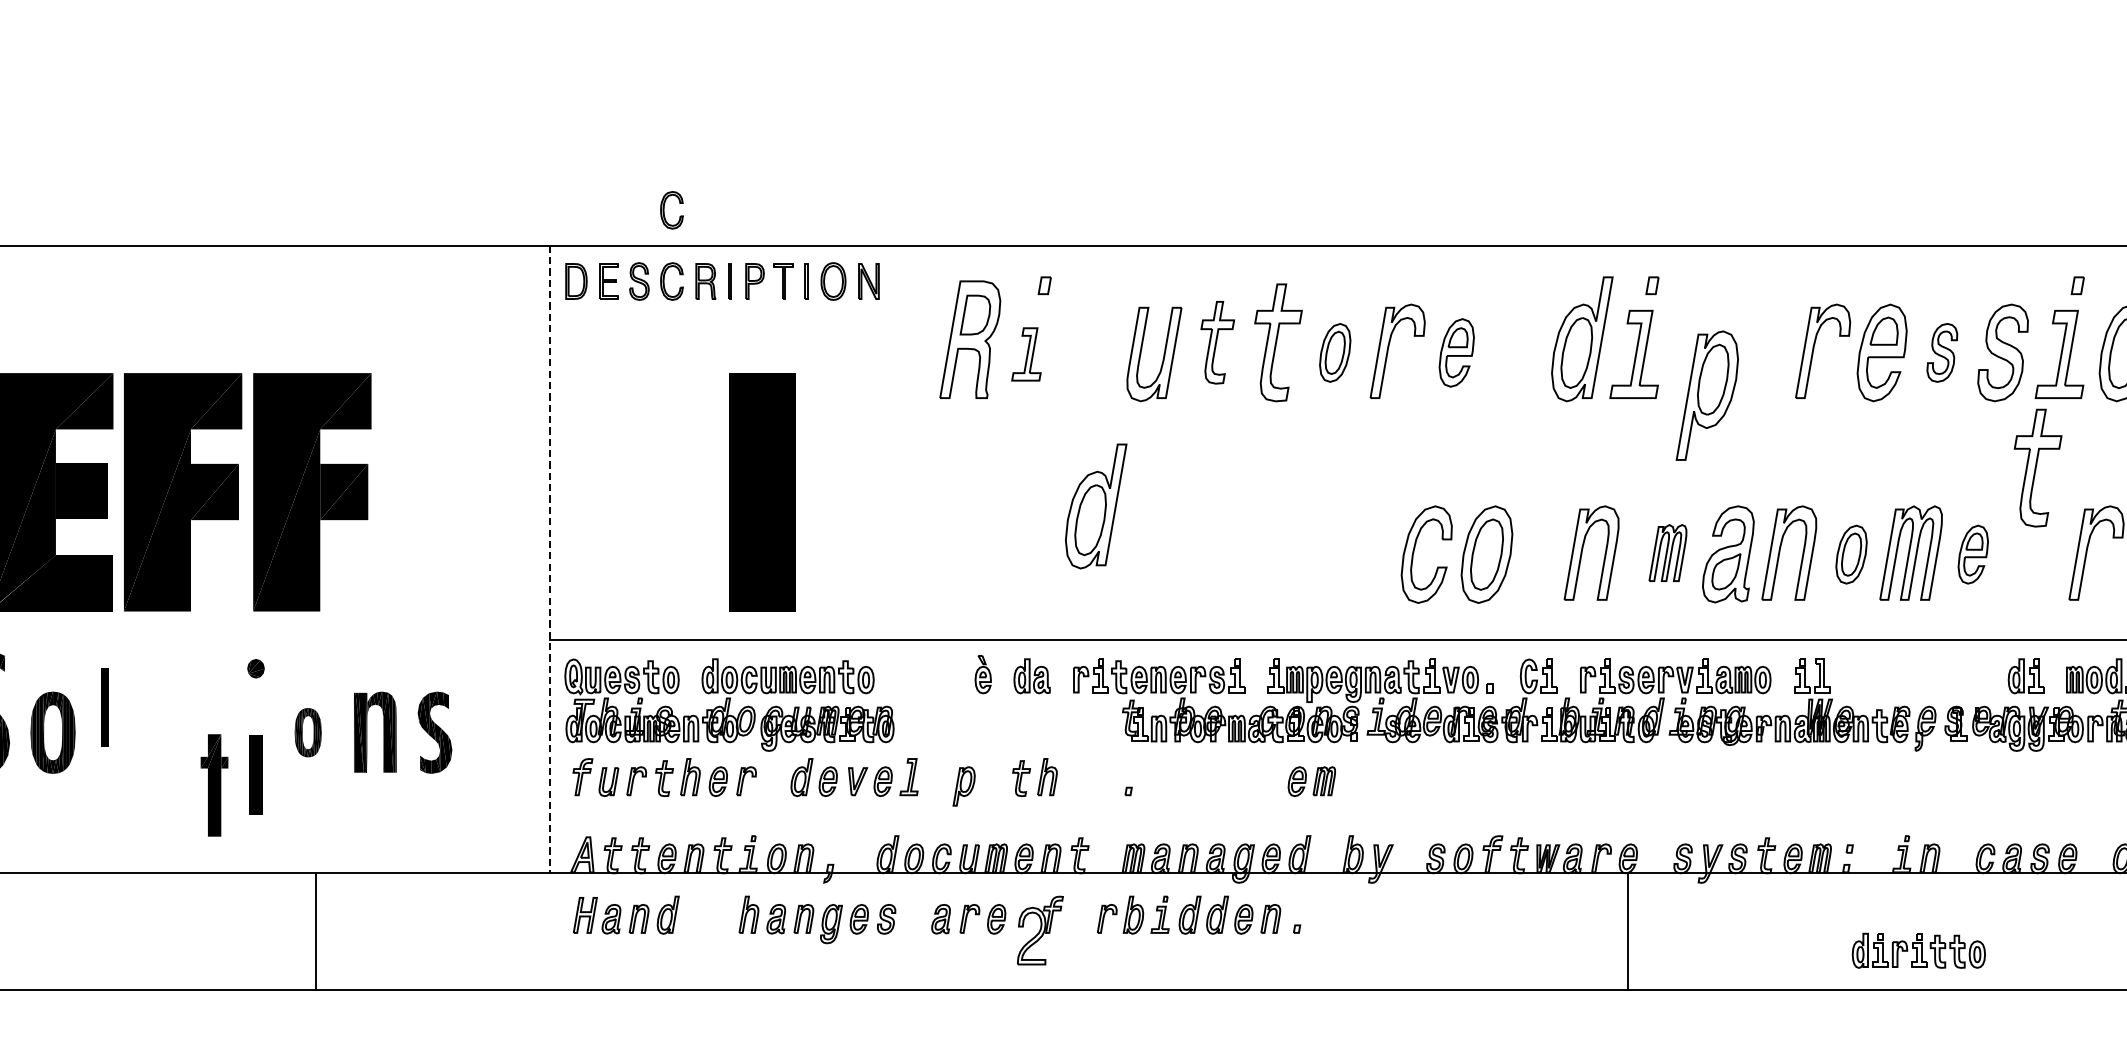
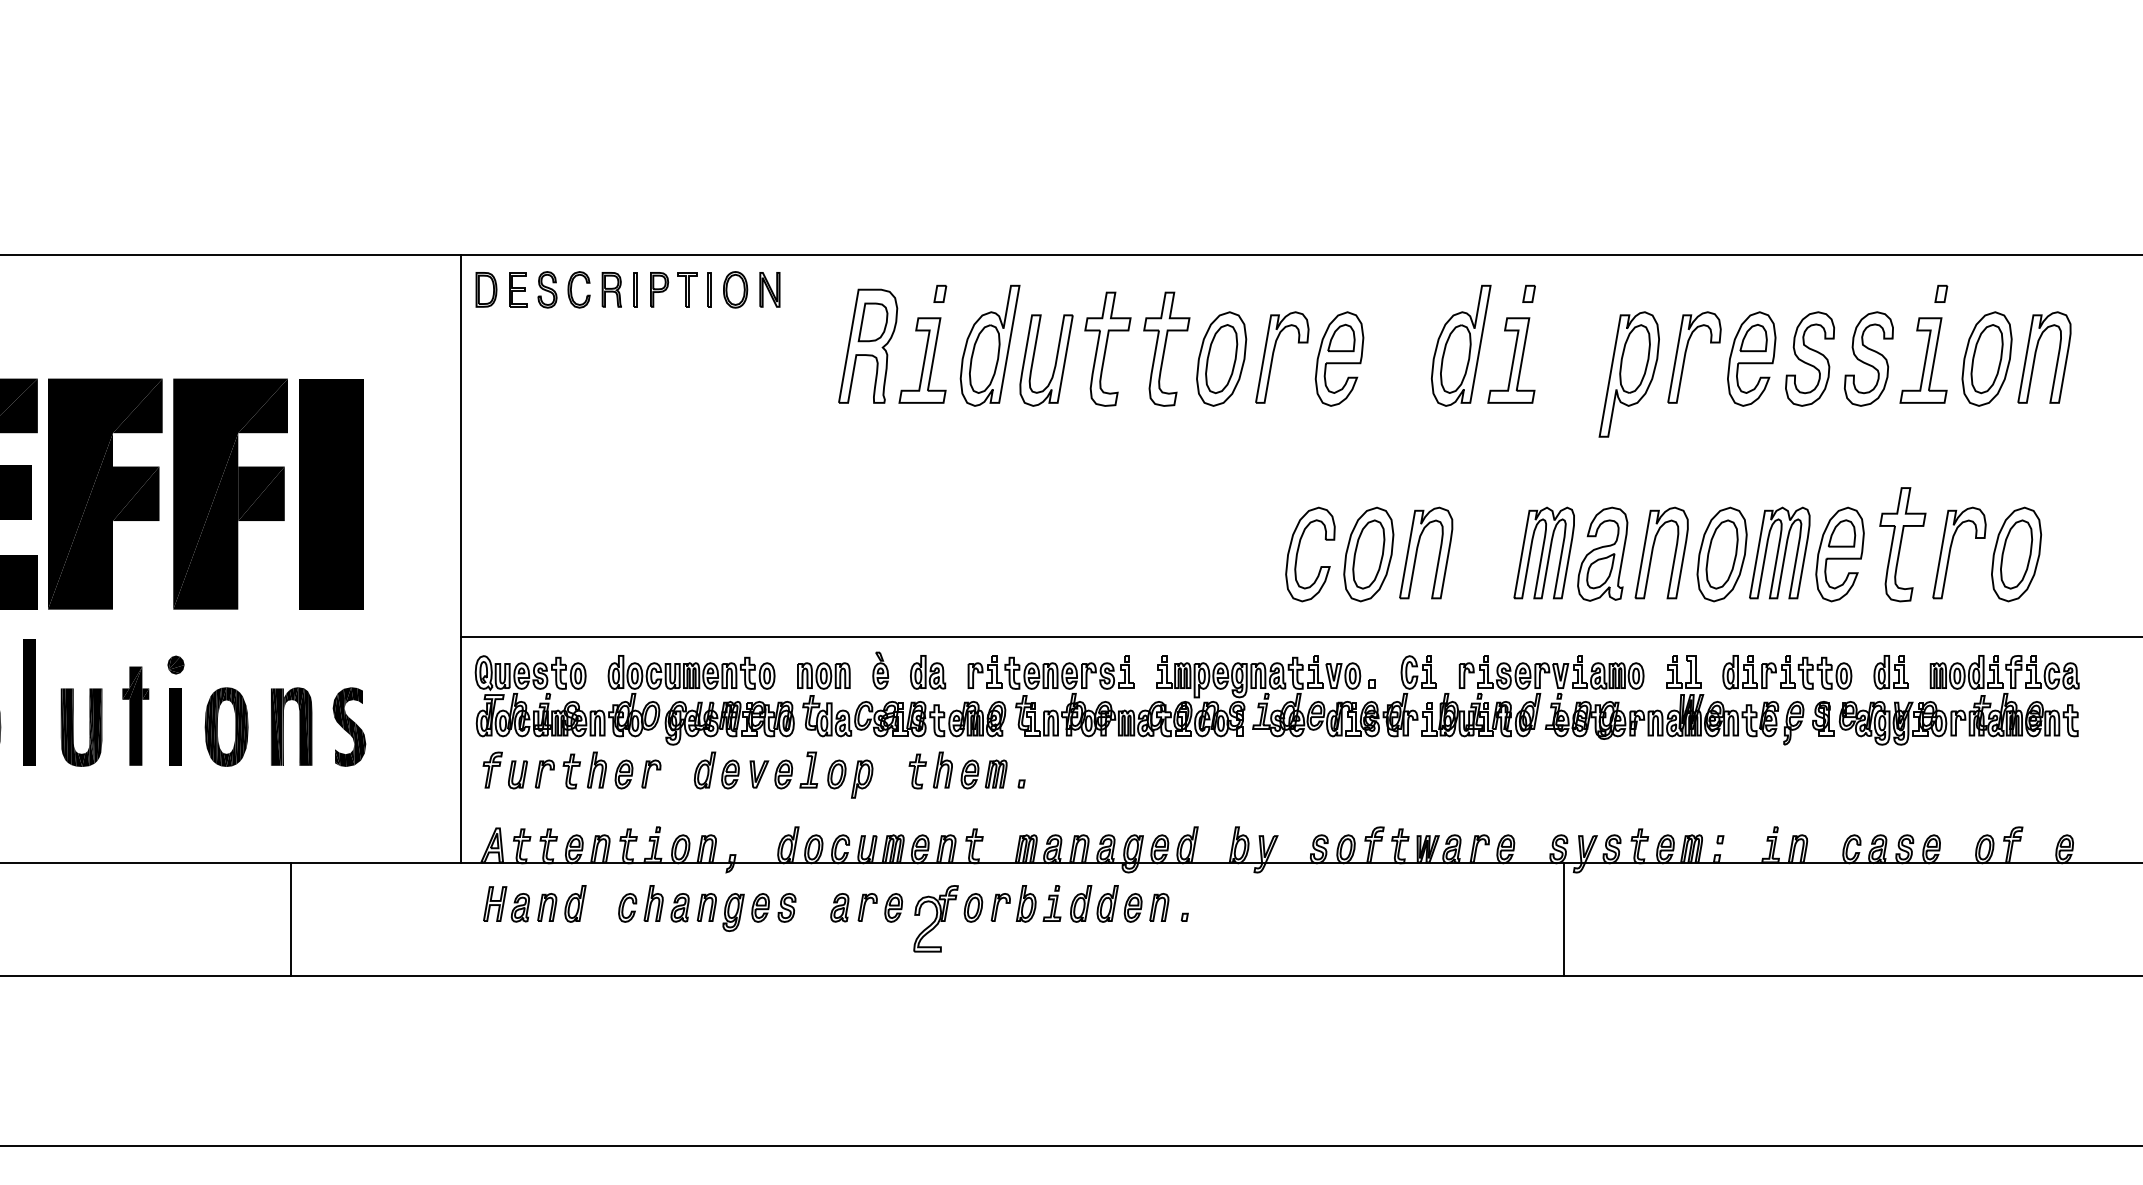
part: (665, 206) -> (572, 217), removed
part: (1217, 342) -> (1107, 348), size x1.43
part: (1334, 352) -> (1221, 358), size x1.67
part: (1456, 352) -> (1339, 358), size x1.43
part: (1941, 352) -> (1809, 358), size x1.67
part: (1026, 354) -> (922, 360), size x1.67
part: (1706, 395) -> (1628, 374), moved
part: (2037, 467) -> (1902, 544), moved
part: (763, 492) -> (331, 494), moved
part: (1095, 506) -> (989, 345), moved
part: (1583, 548) -> (1418, 548), moved
part: (1667, 552) -> (1543, 552), size x1.67
part: (1850, 554) -> (1721, 554), size x1.67
part: (1972, 554) -> (1839, 554), size x1.67
line: (550, 559) -> (461, 559), dashed -> solid
part: (1004, 704) -> (901, 699), added
part: (104, 707) -> (29, 702), size x1.67
part: (308, 732) -> (226, 726), size x1.67
part: (150, 733) -> (73, 727), added
part: (255, 774) -> (175, 726), moved
part: (937, 781) -> (836, 774), added
part: (1311, 781) -> (983, 774), moved
part: (214, 784) -> (135, 715), moved
part: (721, 918) -> (627, 907), added
part: (1079, 918) -> (973, 907), added
line: (316, 931) -> (291, 919), moved
line: (1628, 931) -> (1564, 919), moved
part: (1919, 950) -> (1787, 672), moved

